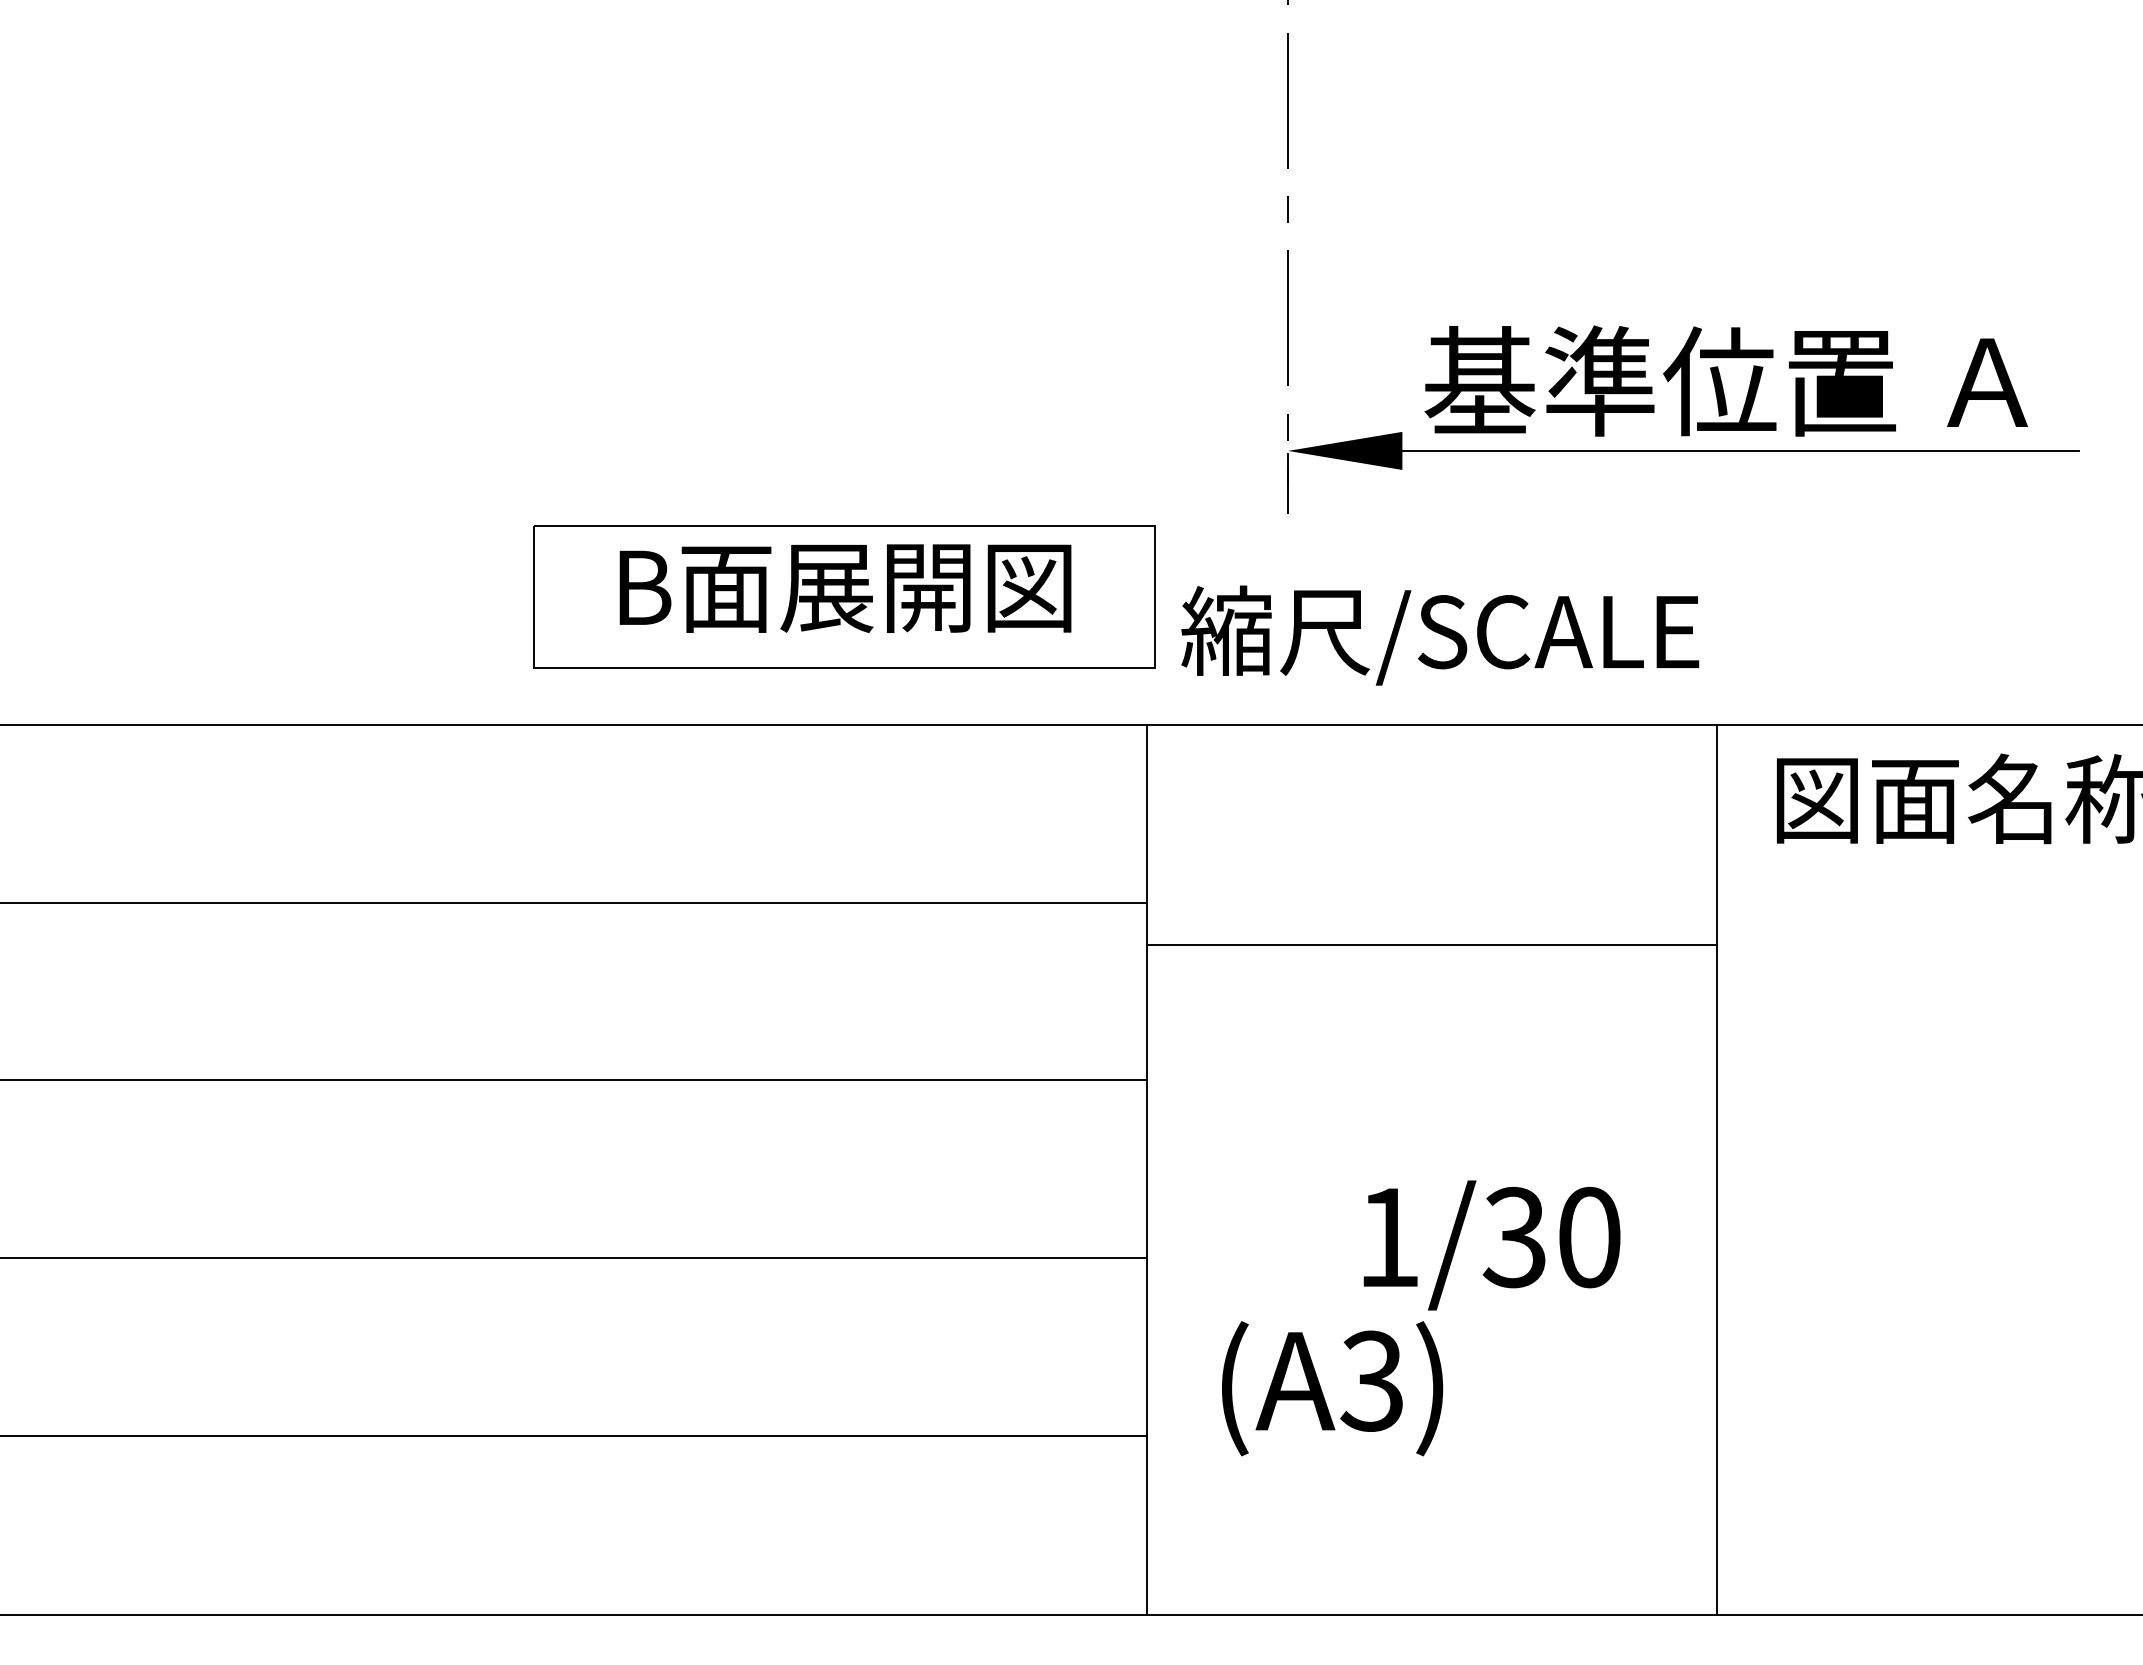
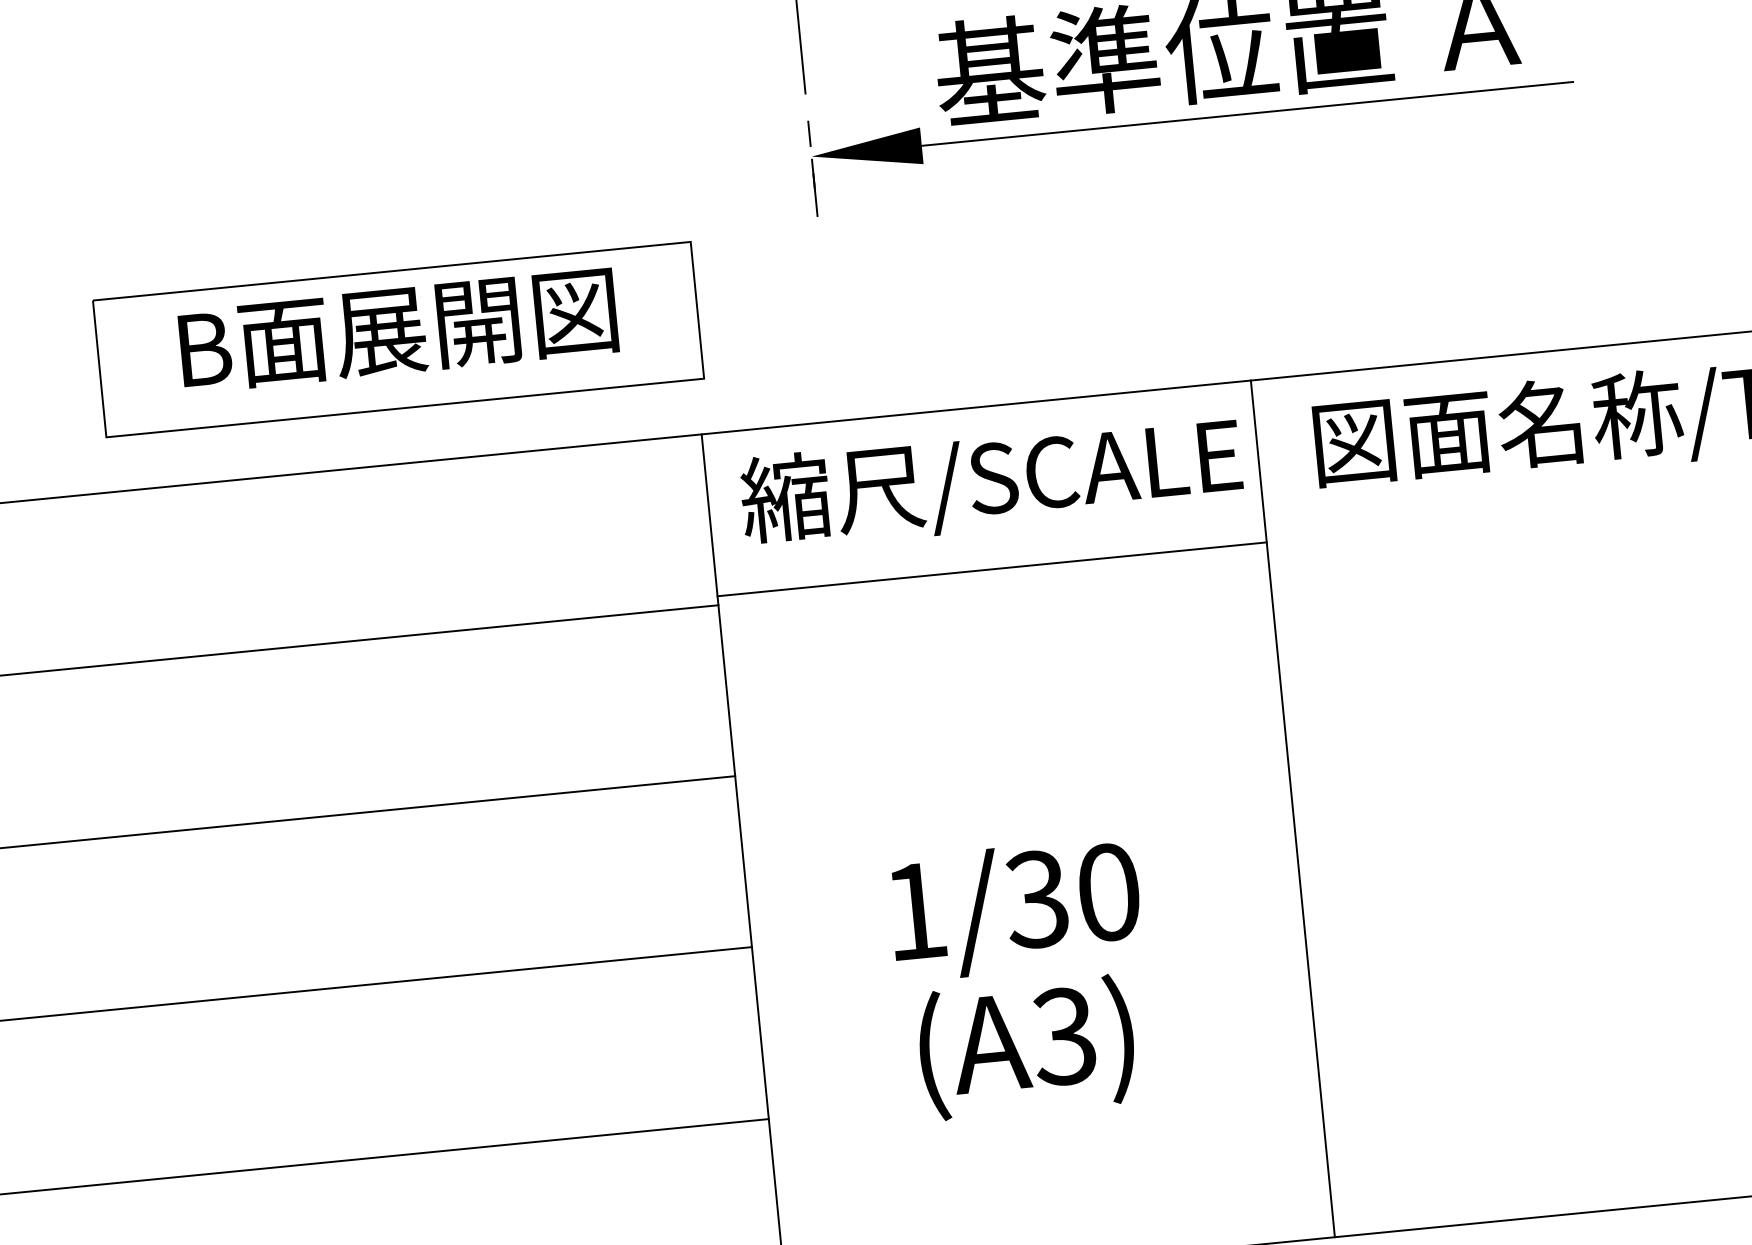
text: (1440, 635) -> (991, 481), moved
line: (1431, 944) -> (991, 569), moved
text: (1491, 1245) -> (1015, 909), moved
text: (1332, 1388) -> (1026, 1047), moved

